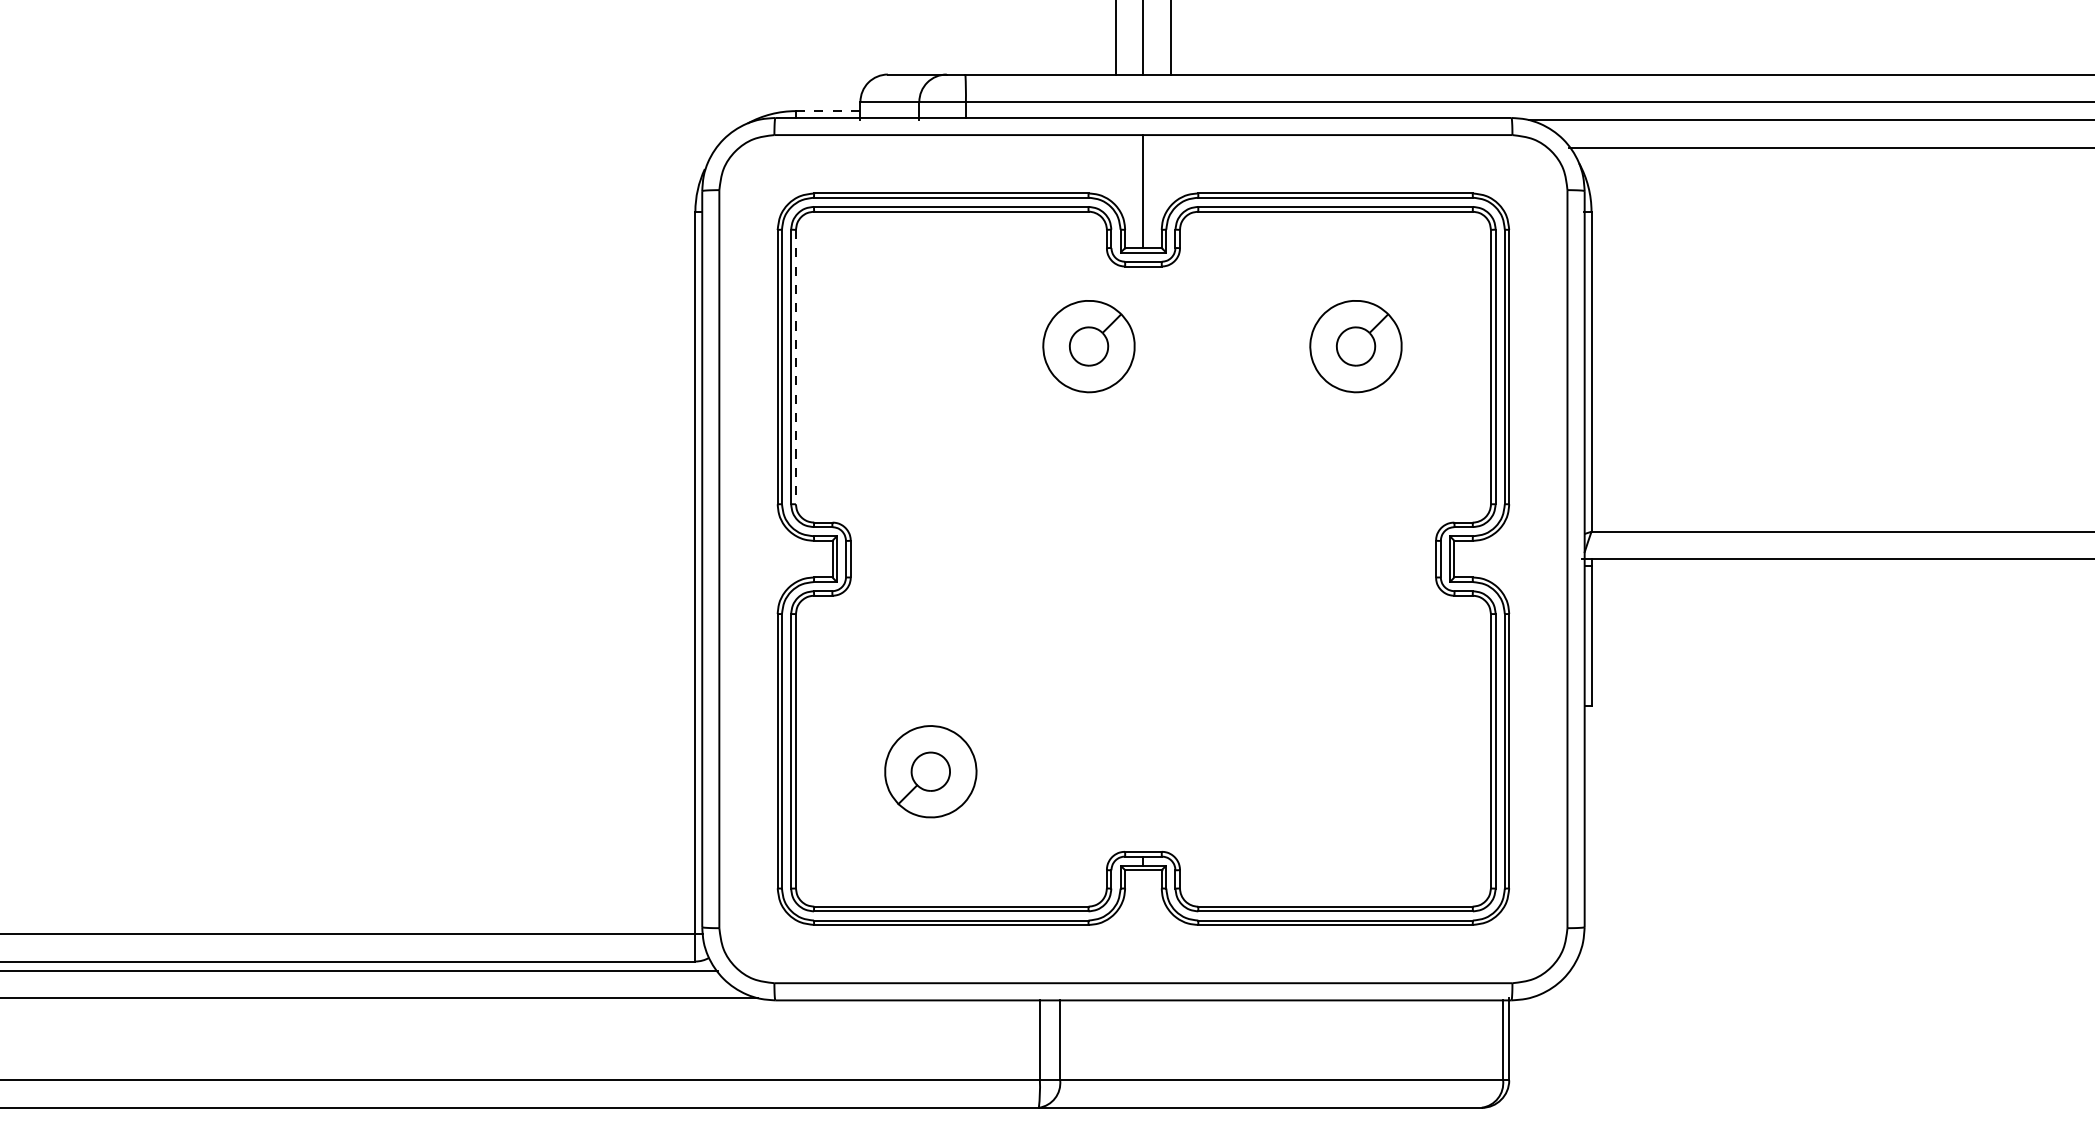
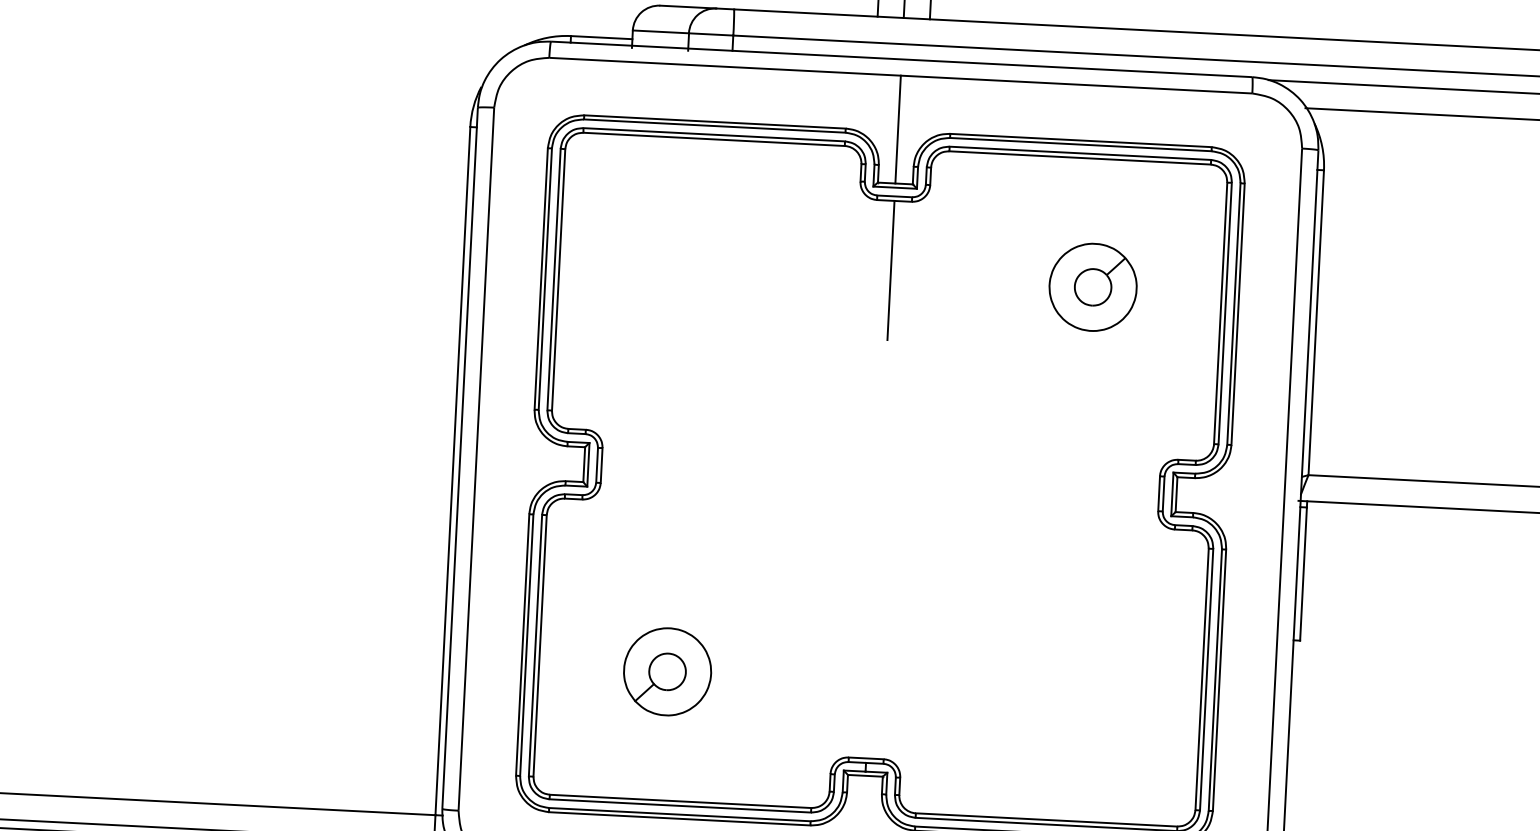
line: (828, 111) -> (601, 38), dashed -> solid
line: (1143, 339) -> (891, 270), added
part: (1088, 346) -> (838, 274), removed
line: (795, 367) -> (558, 280), dashed -> solid

